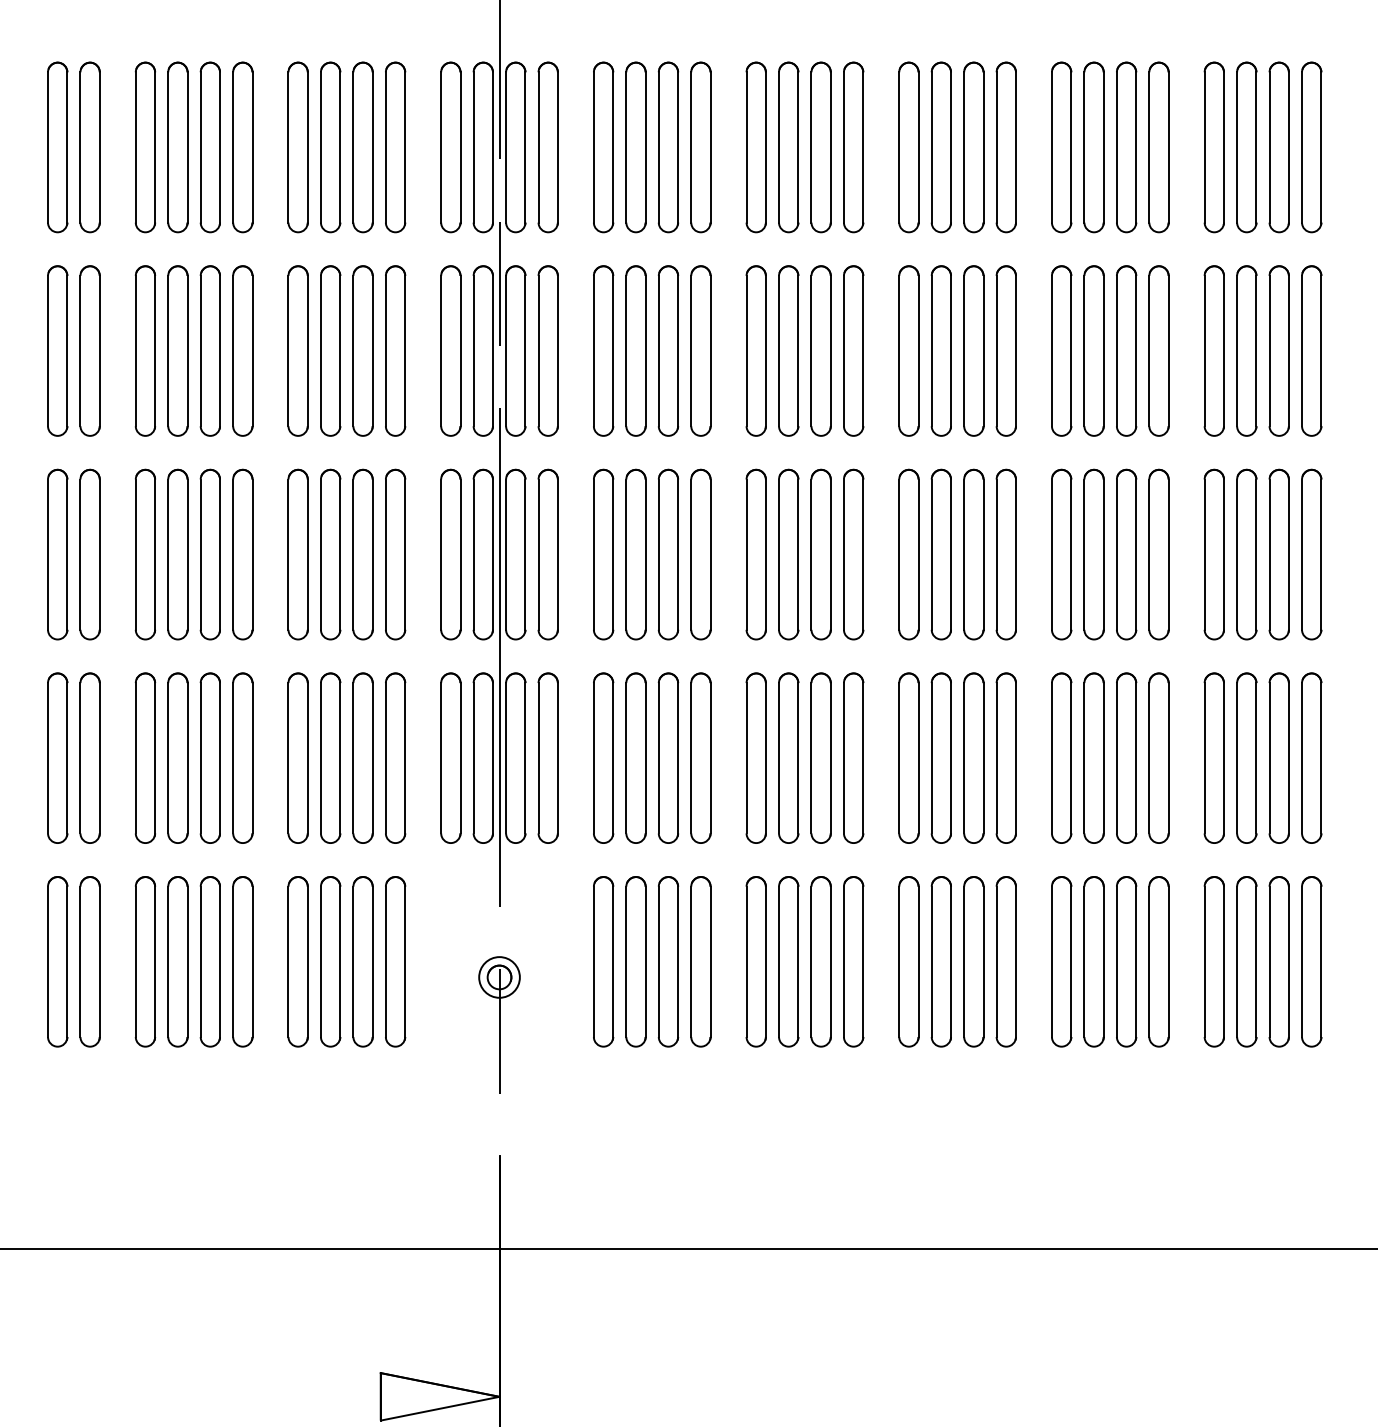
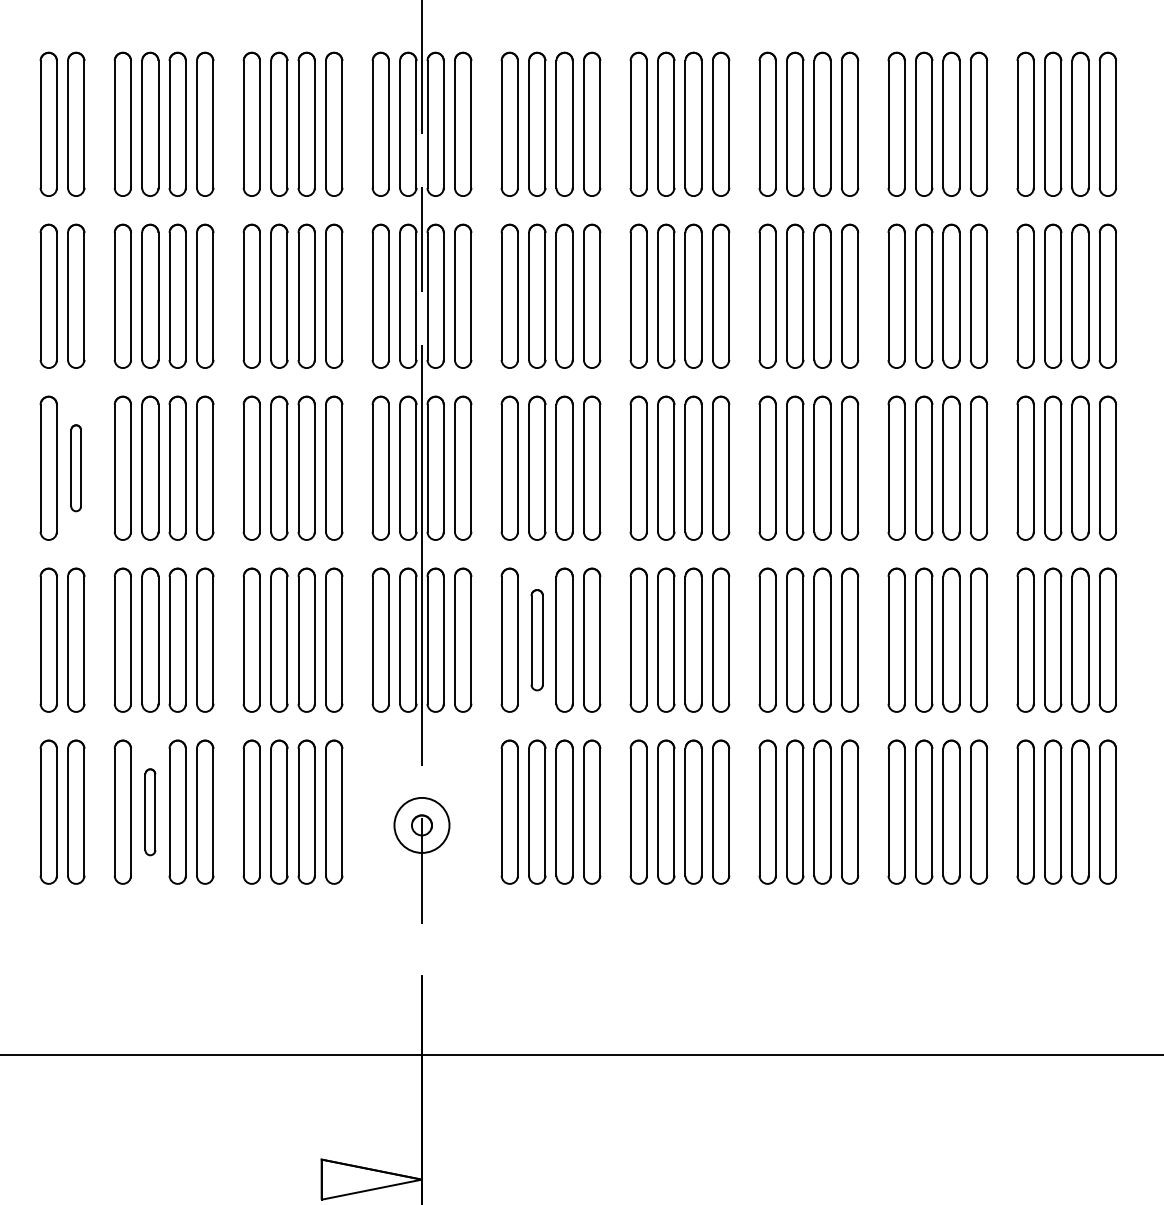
part: (89, 554) -> (75, 468), size x0.6
part: (635, 757) -> (536, 639), size x0.7
part: (177, 961) -> (149, 811), size x0.6
circle: (499, 977) -> (421, 825), size x1.6

